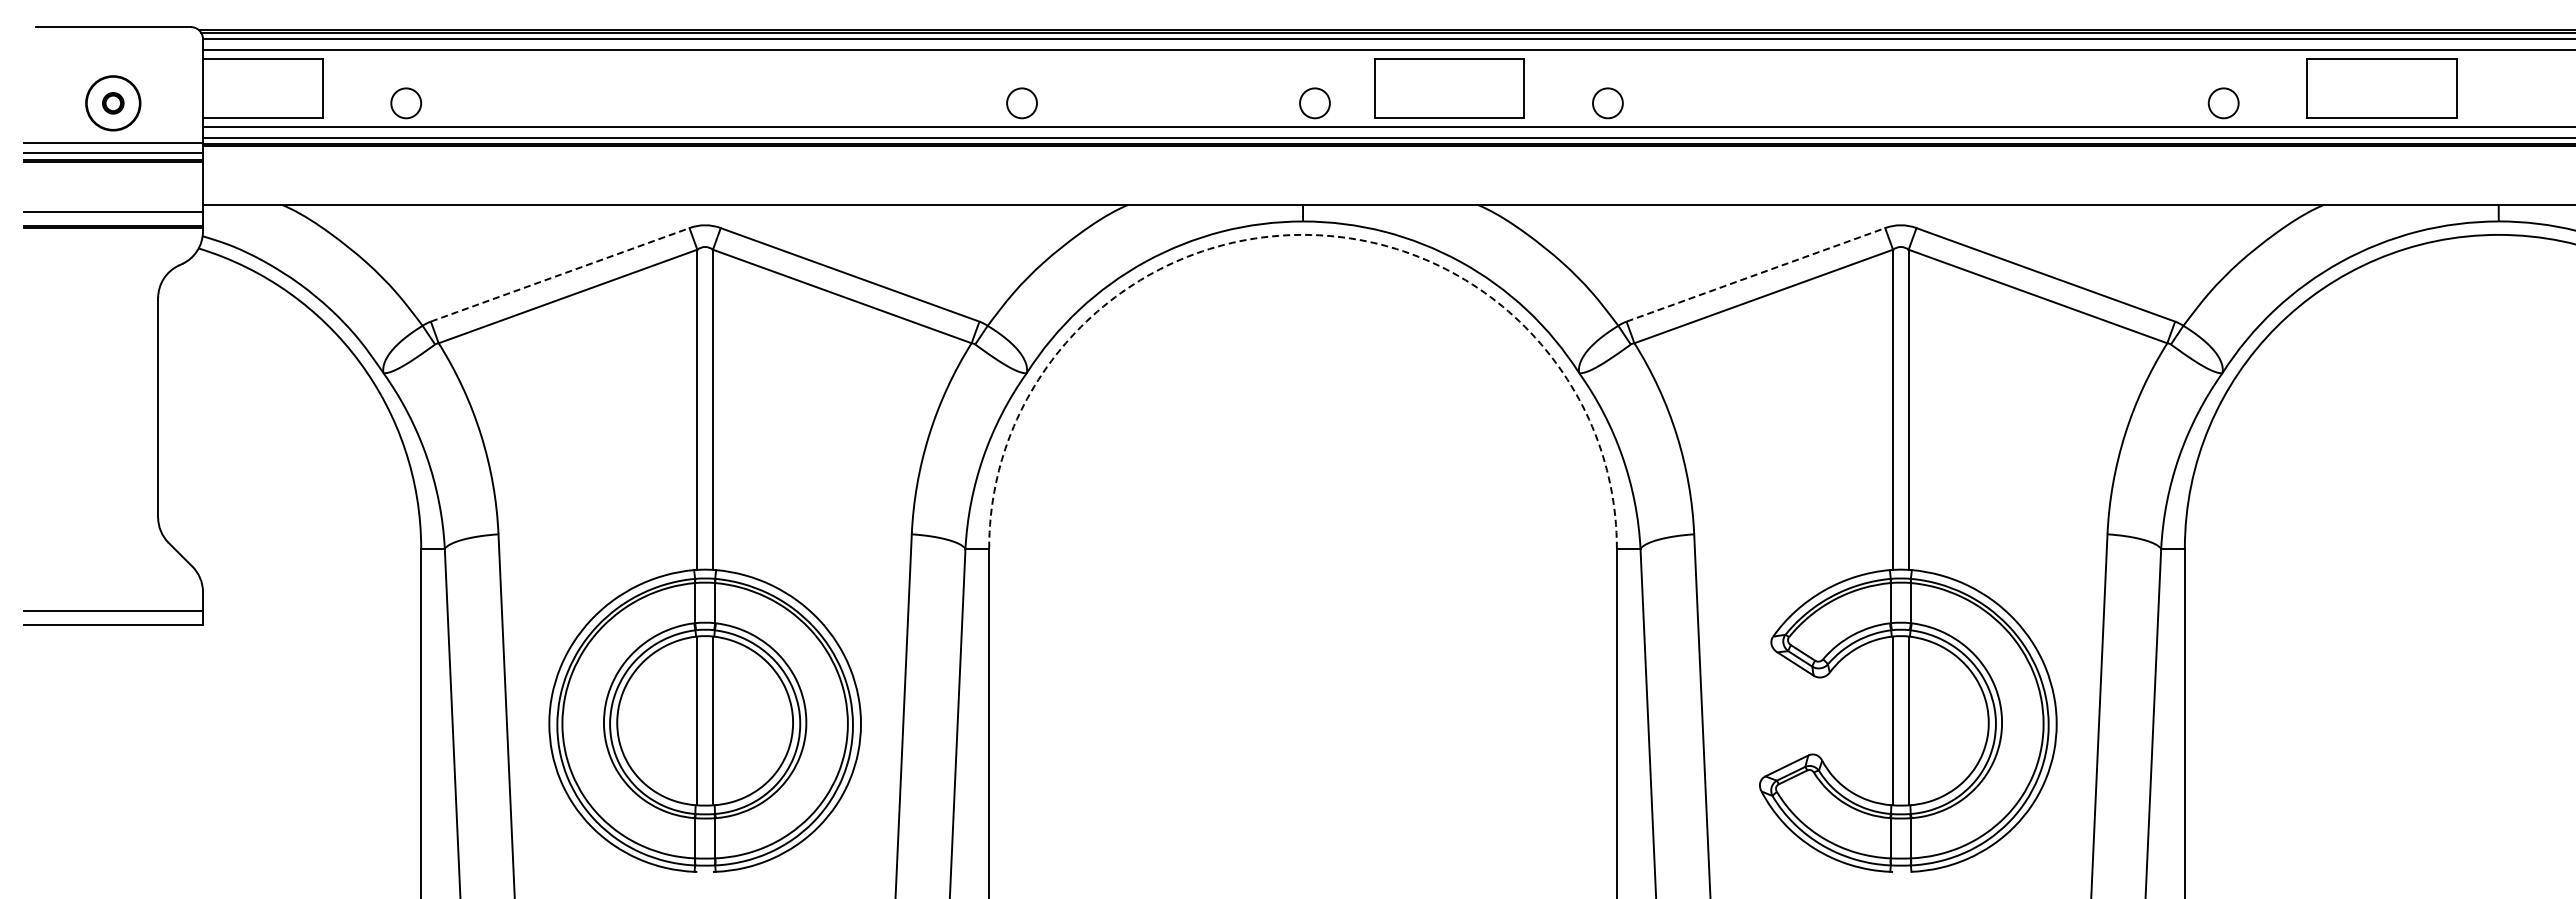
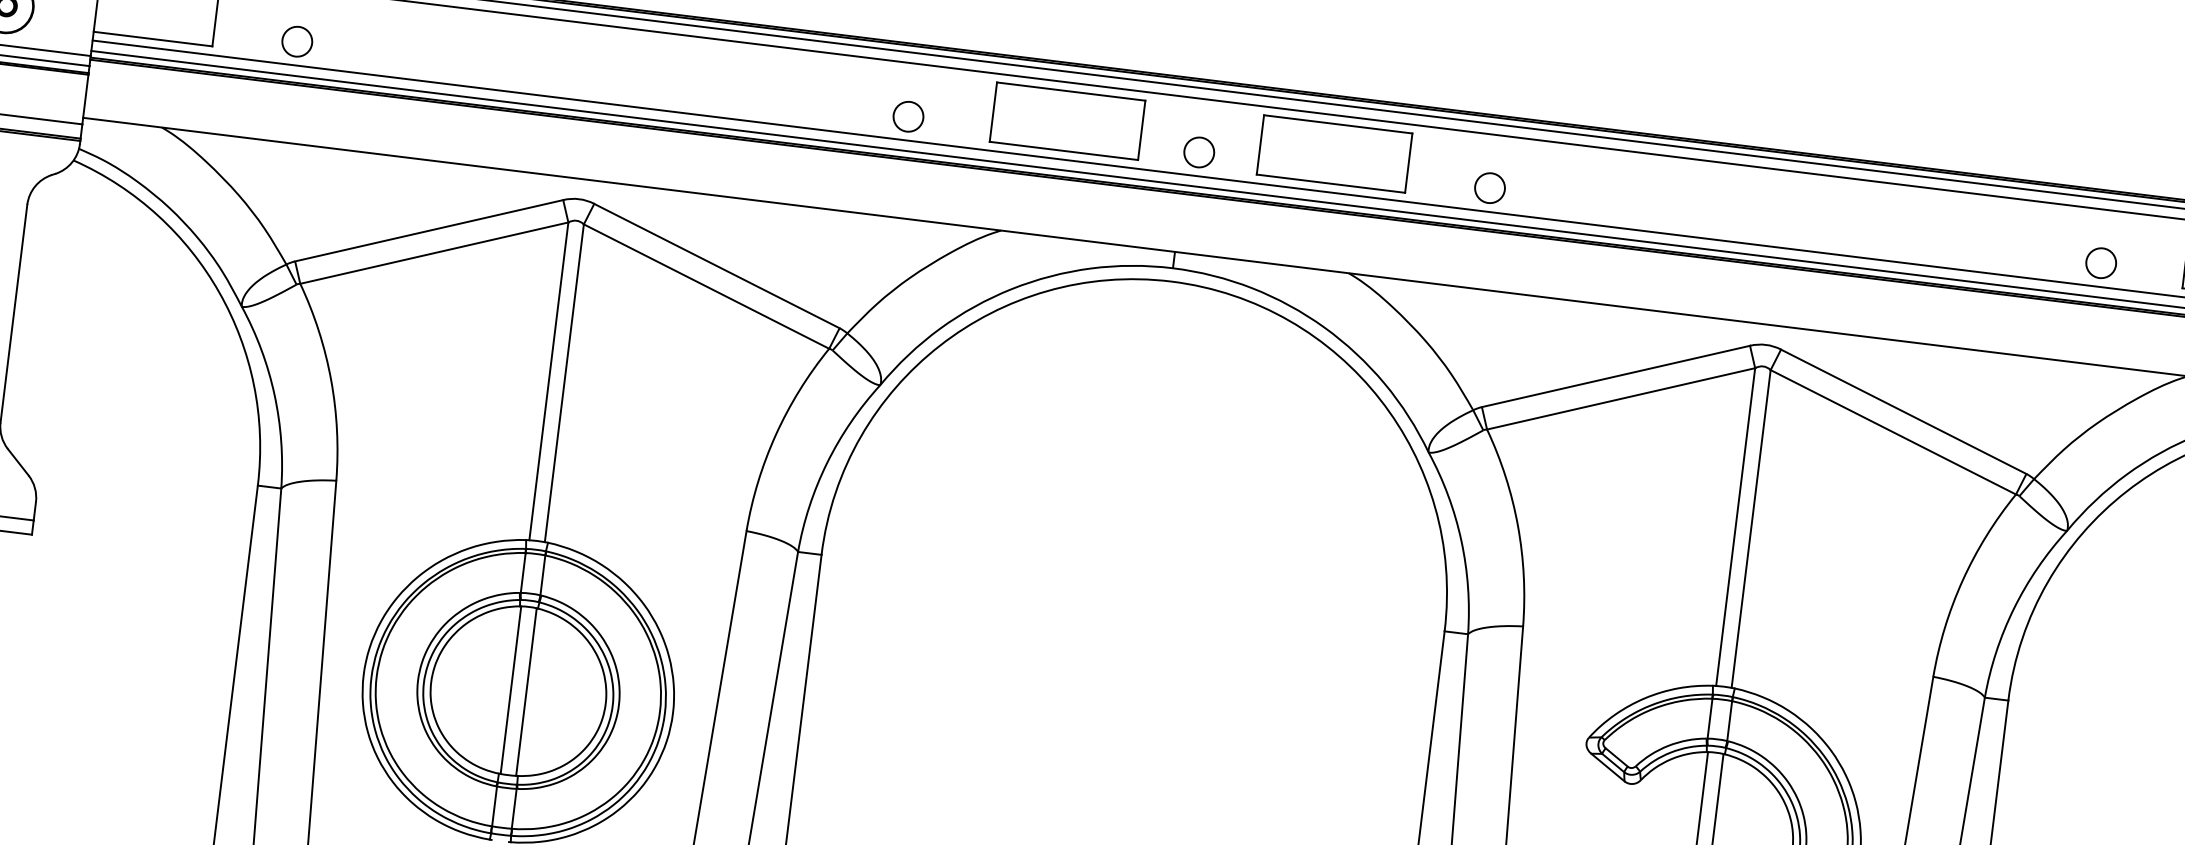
part: (1180, 88) -> (1067, 121), added
arc: (1303, 234) -> (1171, 281), dashed -> solid
line: (560, 274) -> (429, 230), dashed -> solid
line: (1755, 274) -> (1615, 376), dashed -> solid

